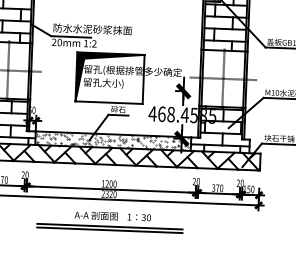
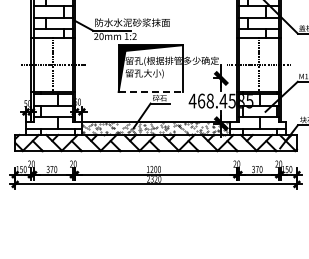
line: (109, 102) -> (151, 91), solid -> dashed
part: (109, 221) -> (155, 205), removed

